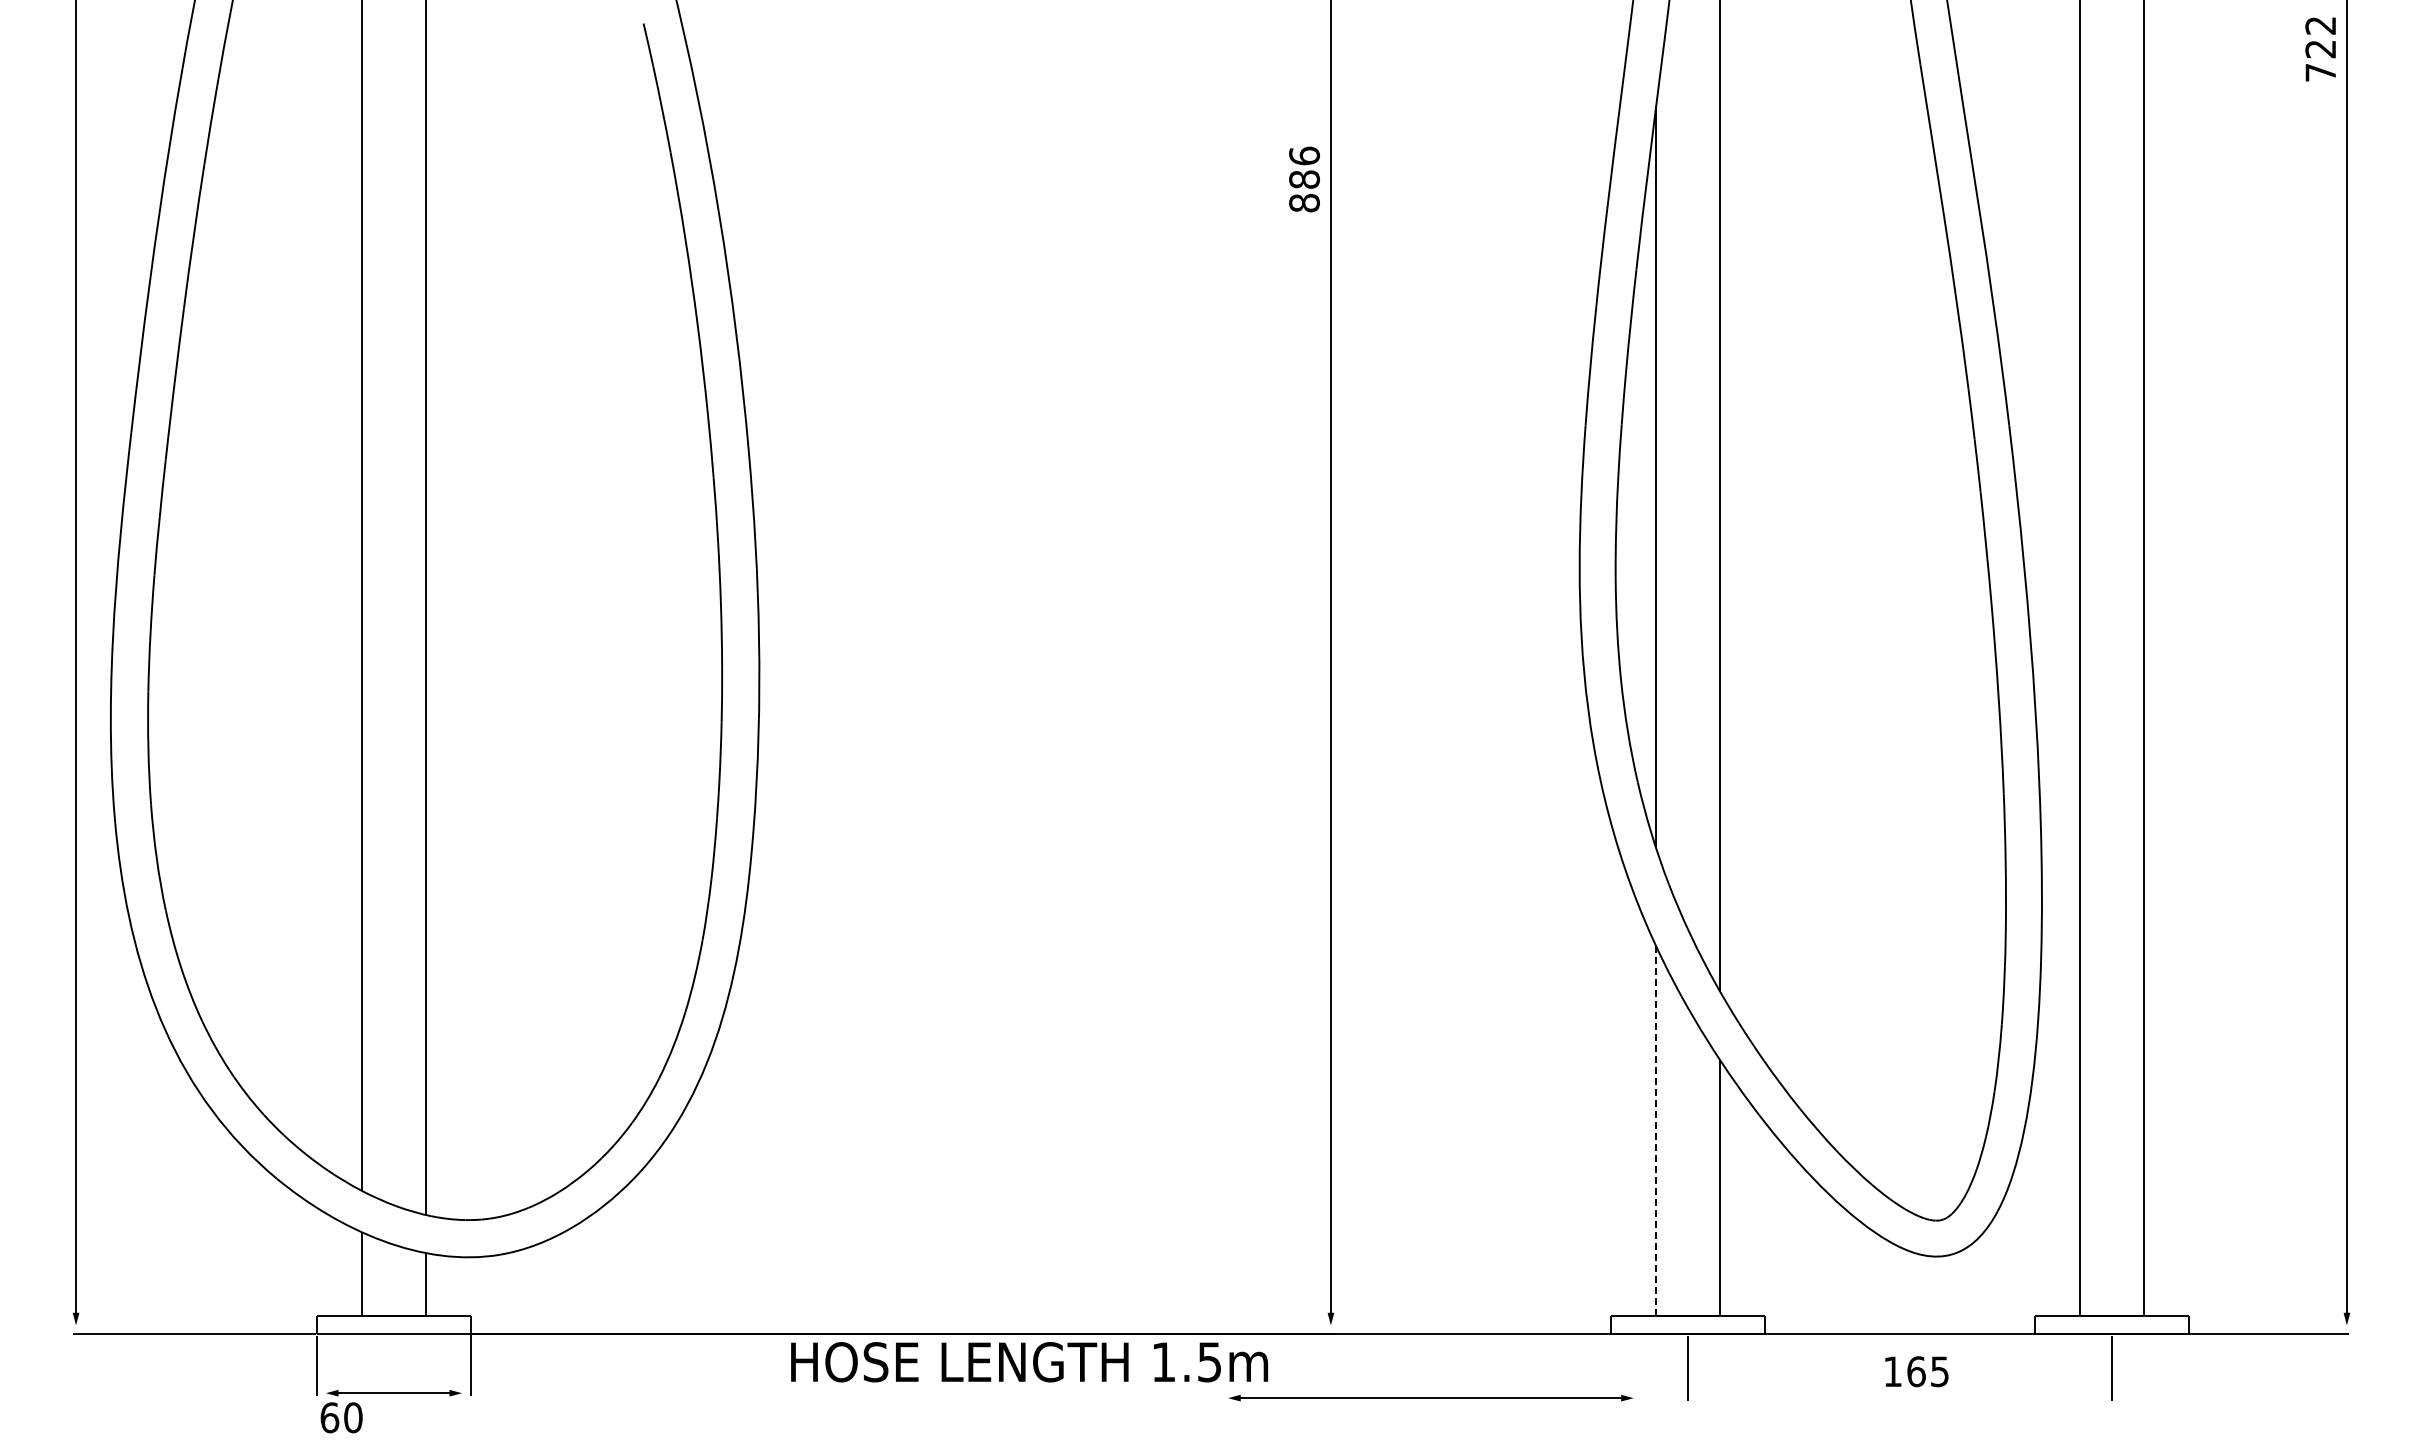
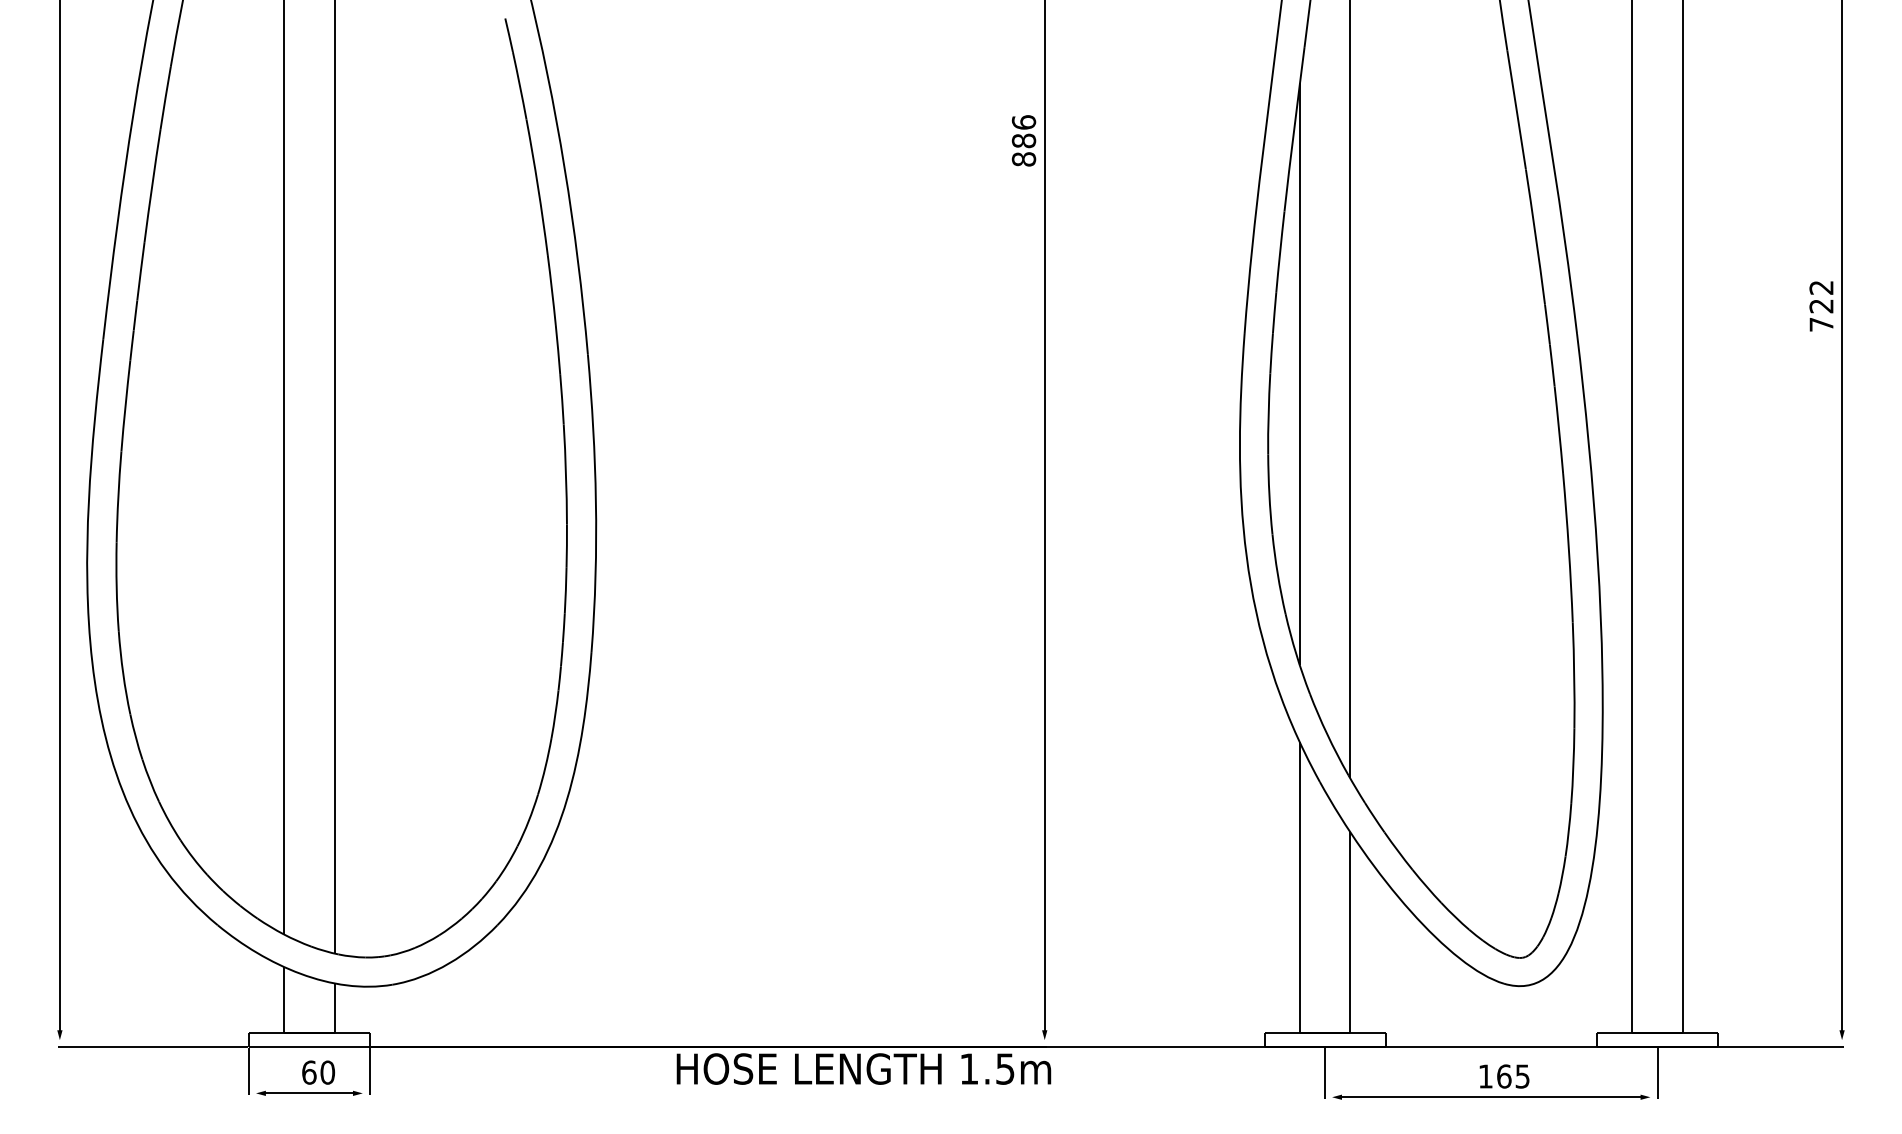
text: (2320, 49) -> (1821, 306), moved
line: (1656, 1130) -> (1300, 887), dashed -> solid
text: (1029, 1362) -> (863, 1069), moved
part: (1430, 1398) -> (1490, 1097), moved
text: (341, 1417) -> (318, 1072), moved

